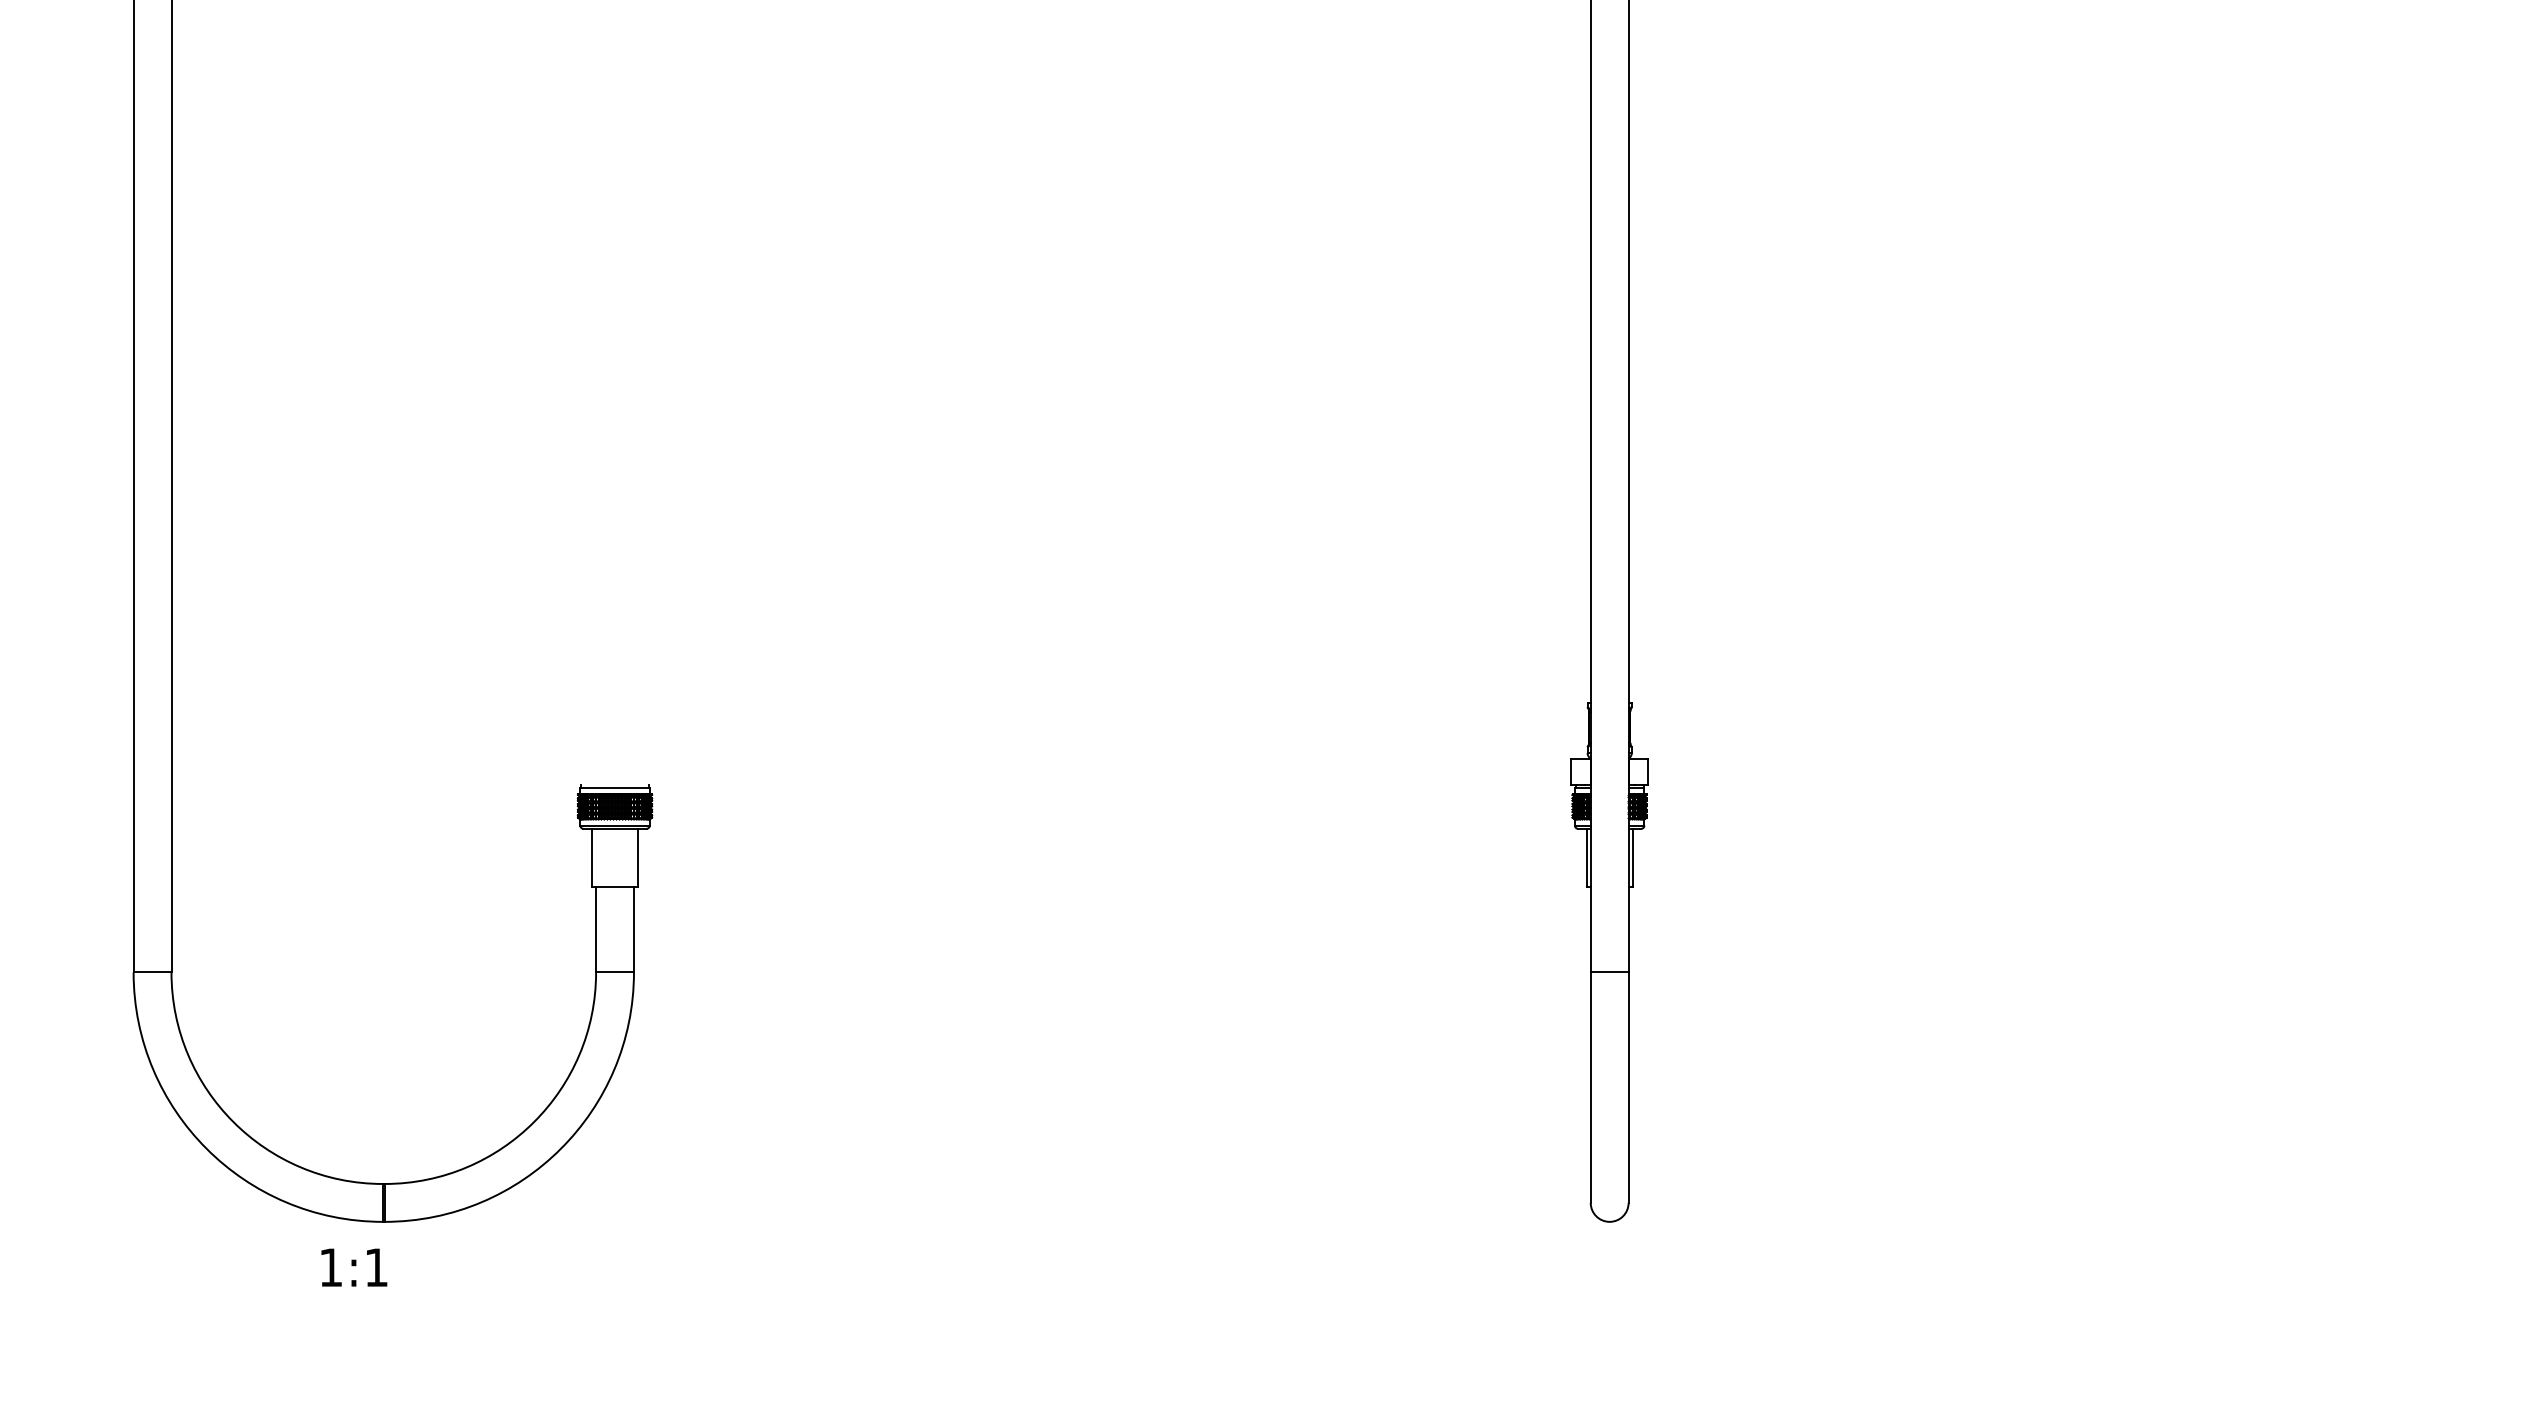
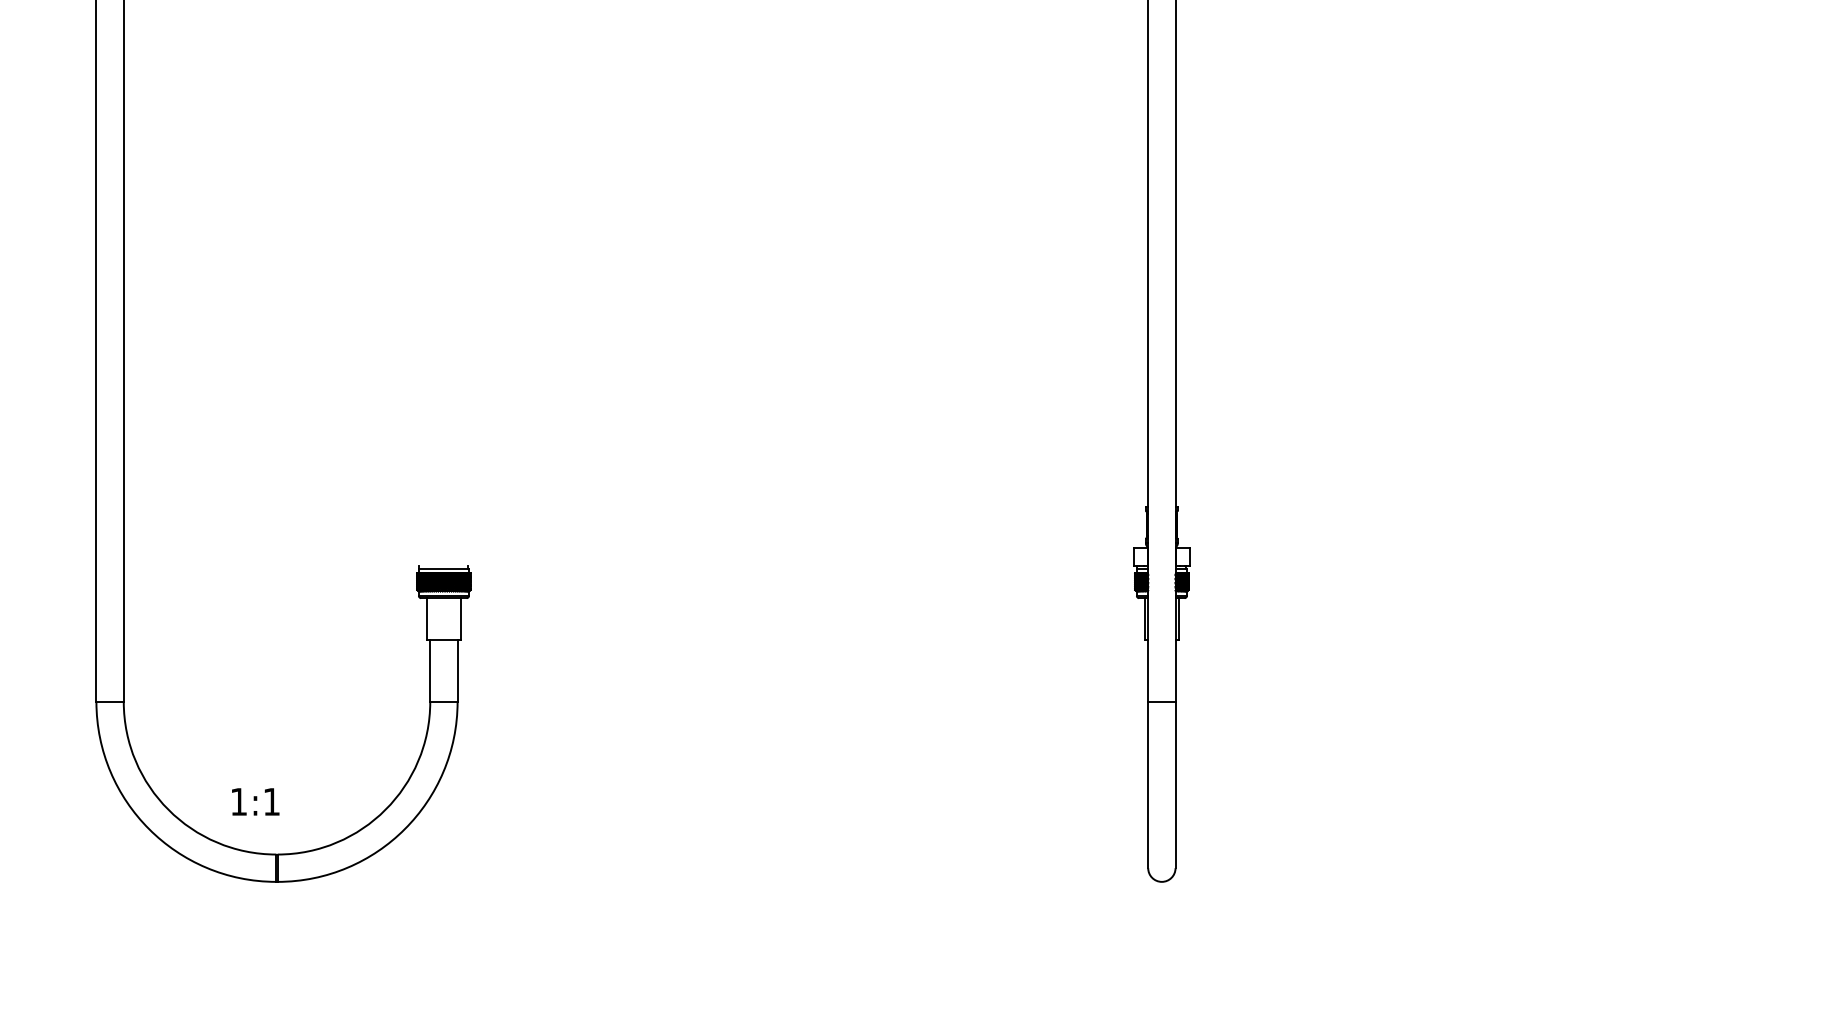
text: (353, 1267) -> (255, 801), moved

